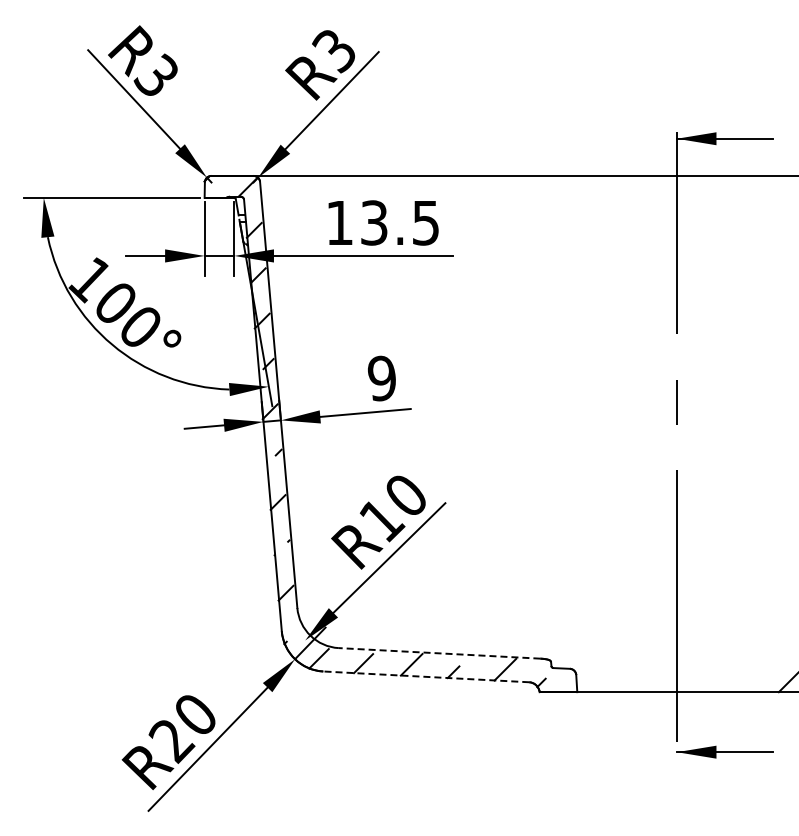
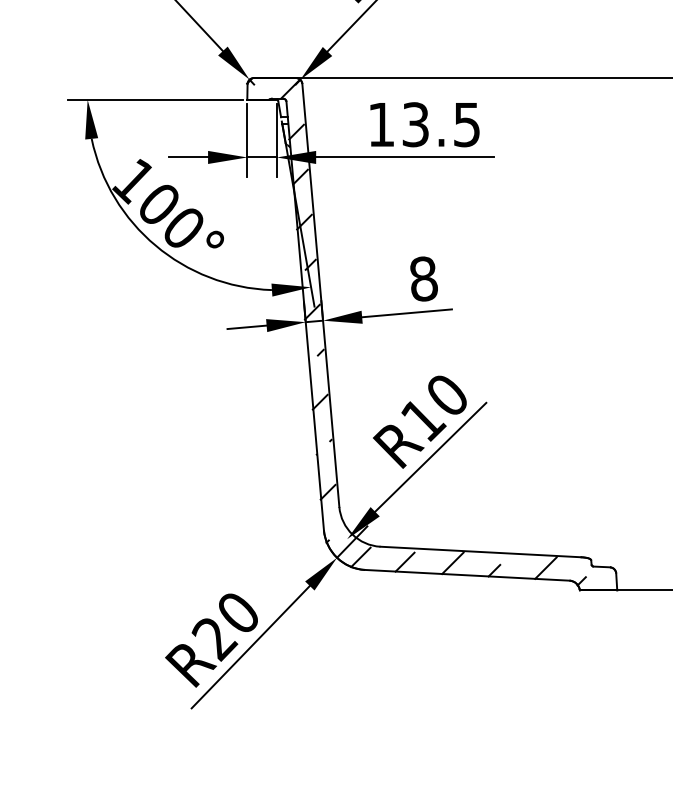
text: (381, 378) -> (422, 279), 9 -> 8
line: (439, 653) -> (480, 552), dashed -> solid
line: (425, 676) -> (466, 574), dashed -> solid

